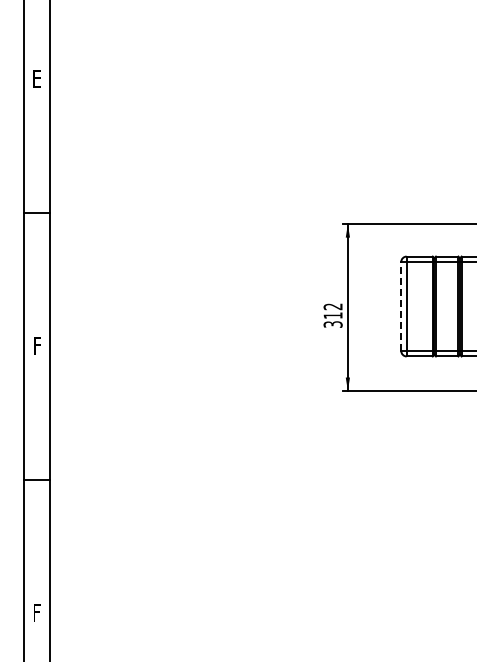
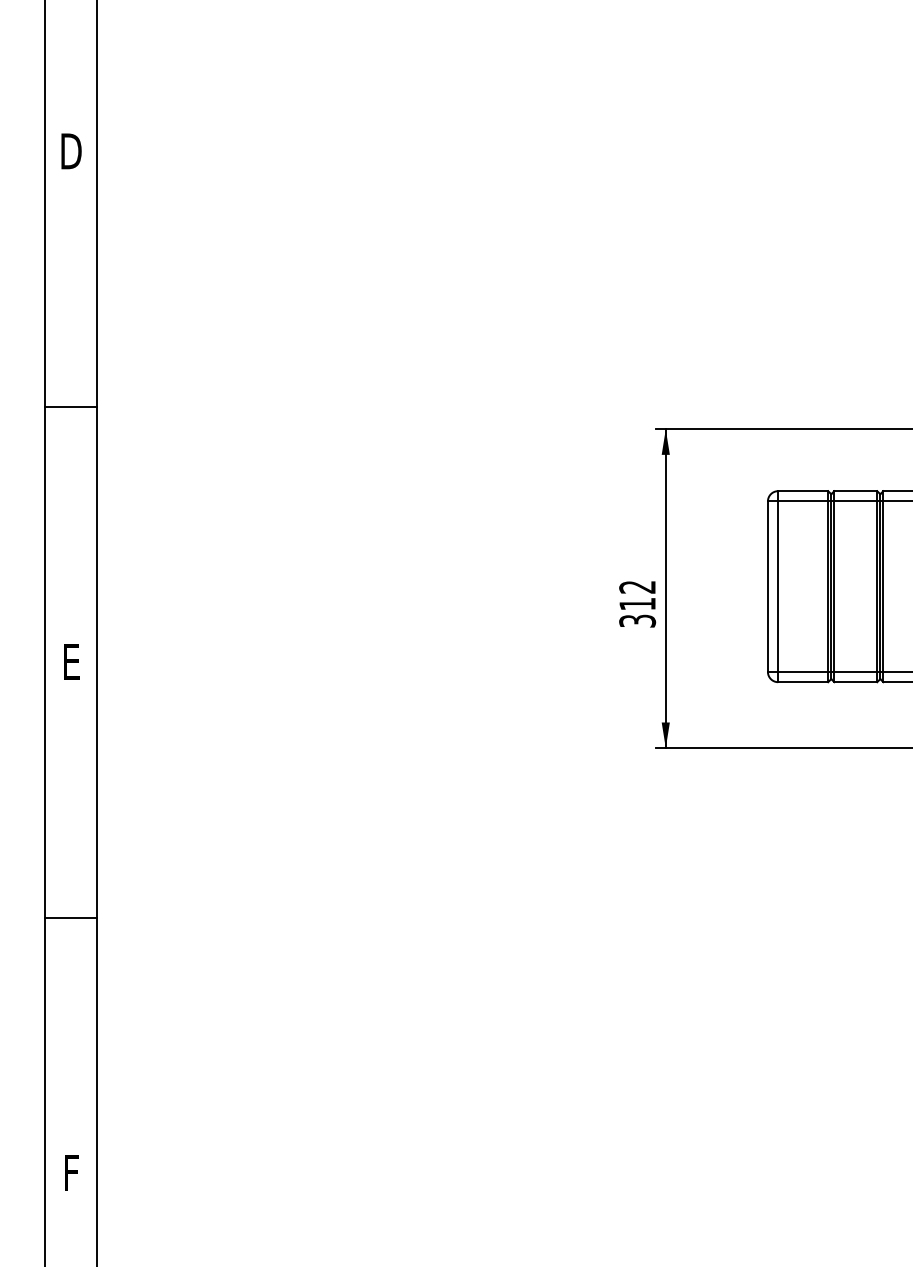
text: (37, 78) -> (71, 150), E -> D
line: (401, 306) -> (768, 586), dashed -> solid
text: (37, 345) -> (71, 661), F -> E

